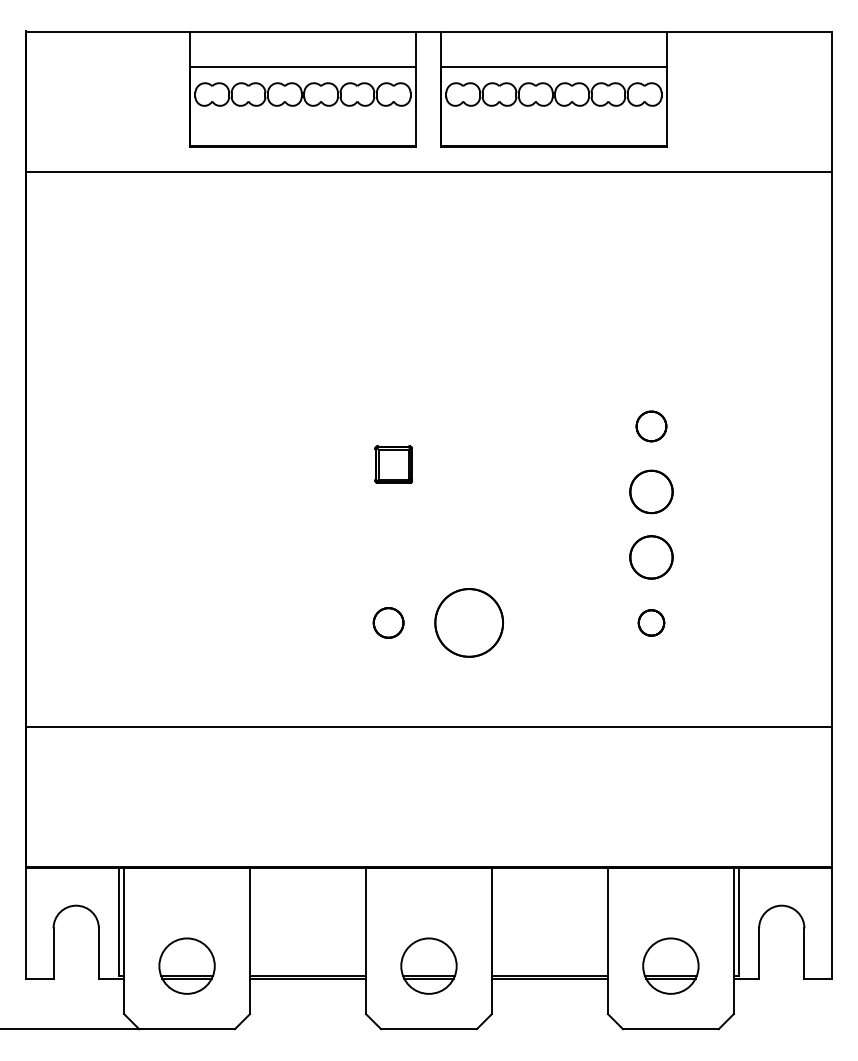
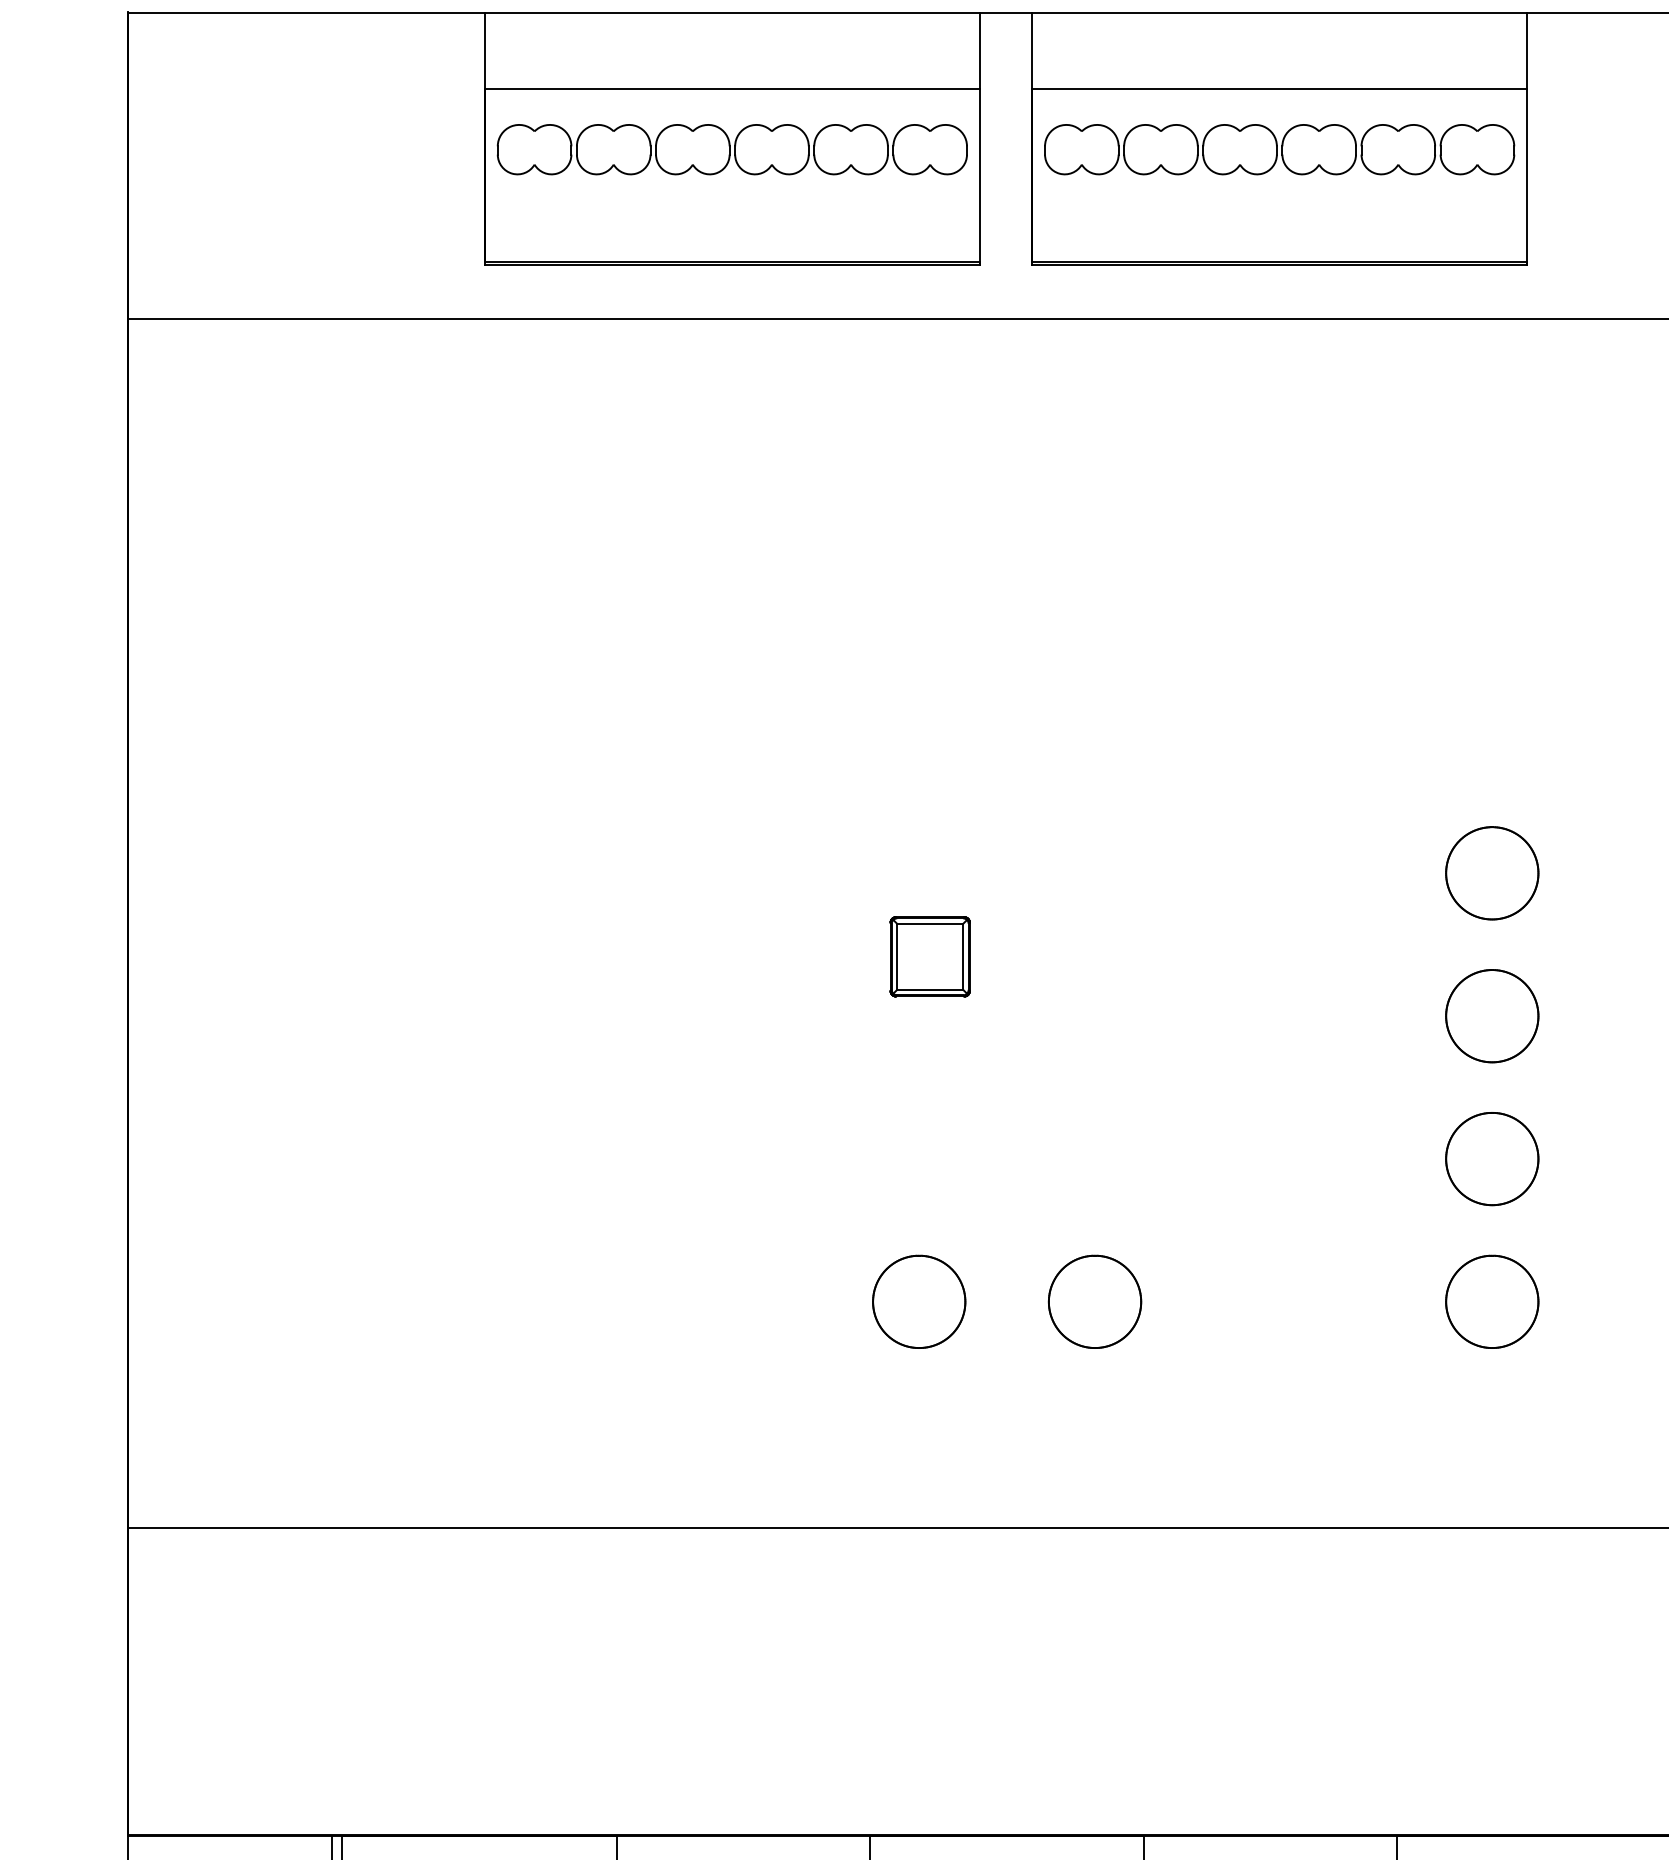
part: (651, 426) -> (1492, 873), size x1.43
part: (388, 622) -> (918, 1300), size x1.43
part: (469, 622) -> (1095, 1300), size x0.62
part: (651, 622) -> (1492, 1300), size x1.67

